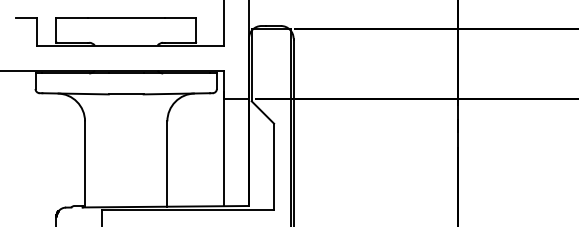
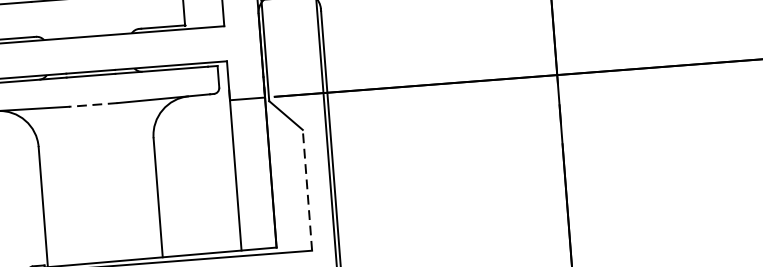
line: (125, 94) -> (92, 105), solid -> dashed
line: (274, 166) -> (308, 189), solid -> dashed

